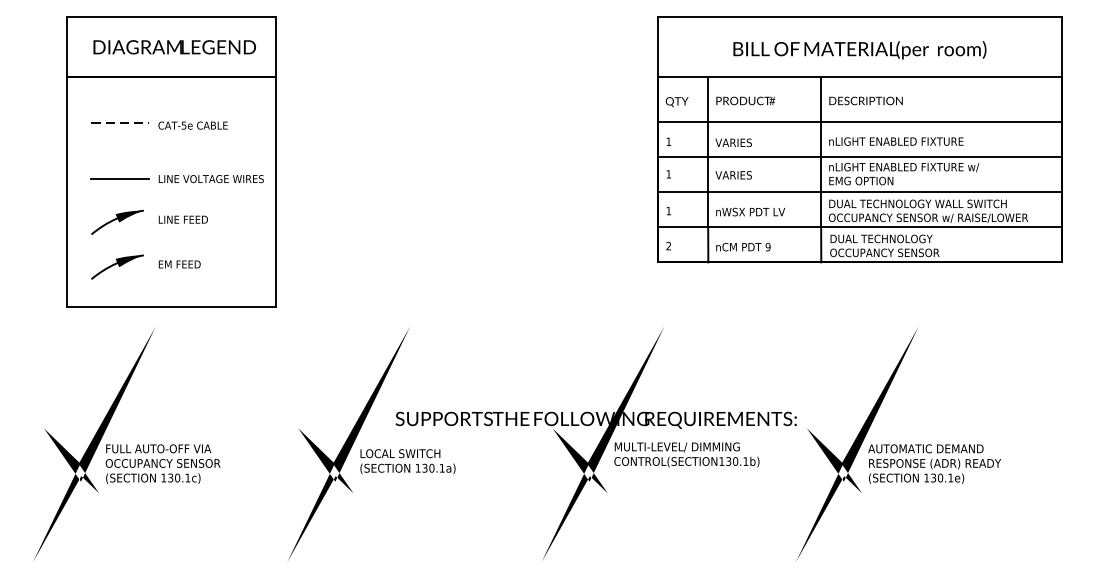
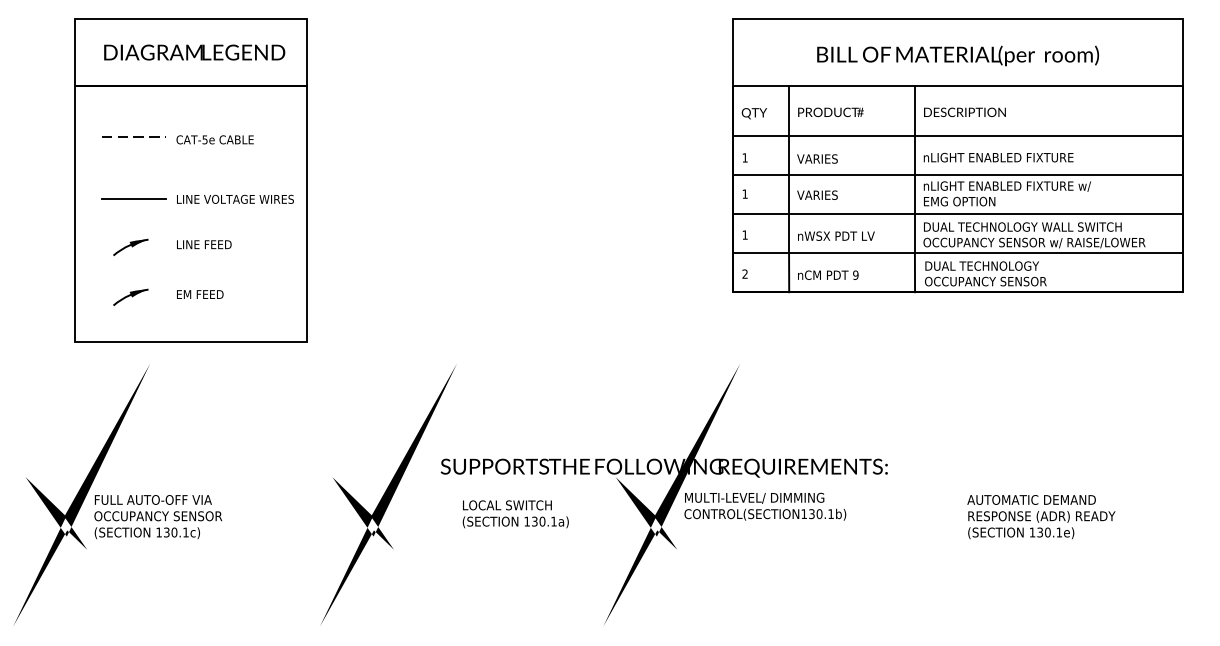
part: (117, 221) -> (130, 246), size x0.6
part: (117, 266) -> (130, 296), size x0.6
text: (126, 444) -> (117, 495), moved
part: (856, 444) -> (954, 495), removed
text: (407, 461) -> (515, 514), moved

